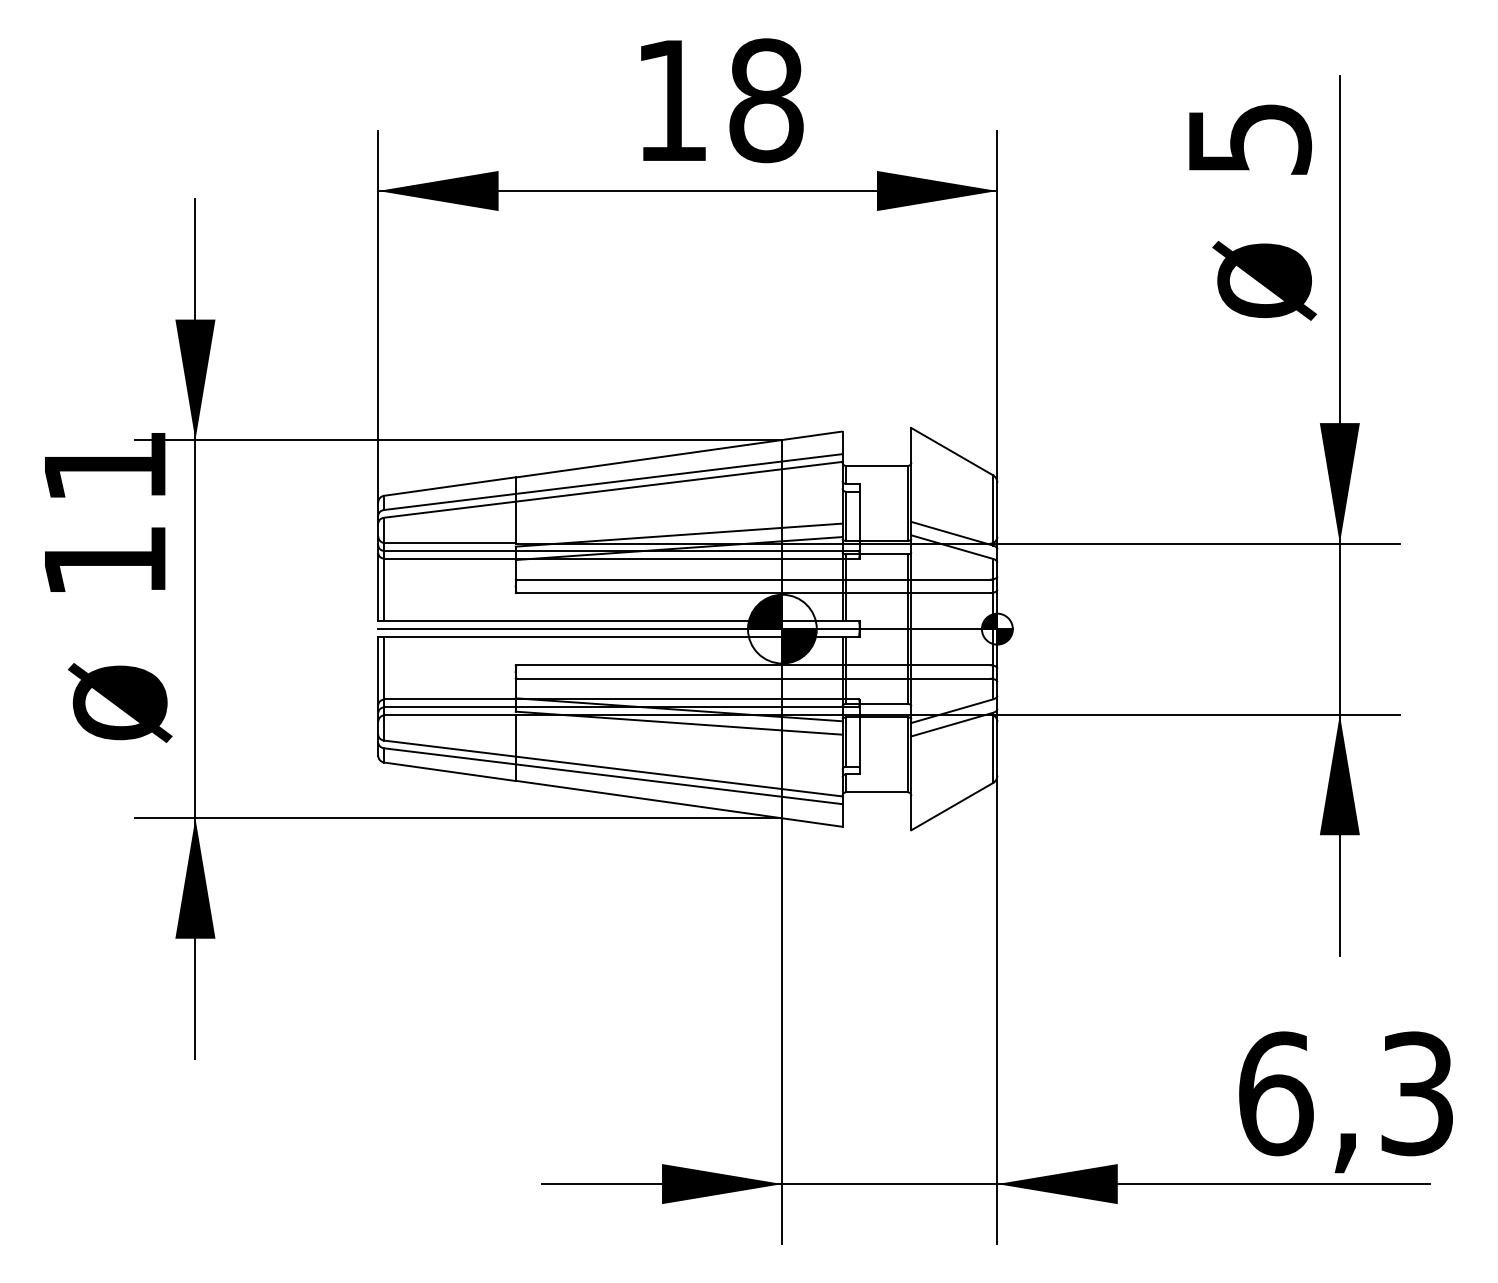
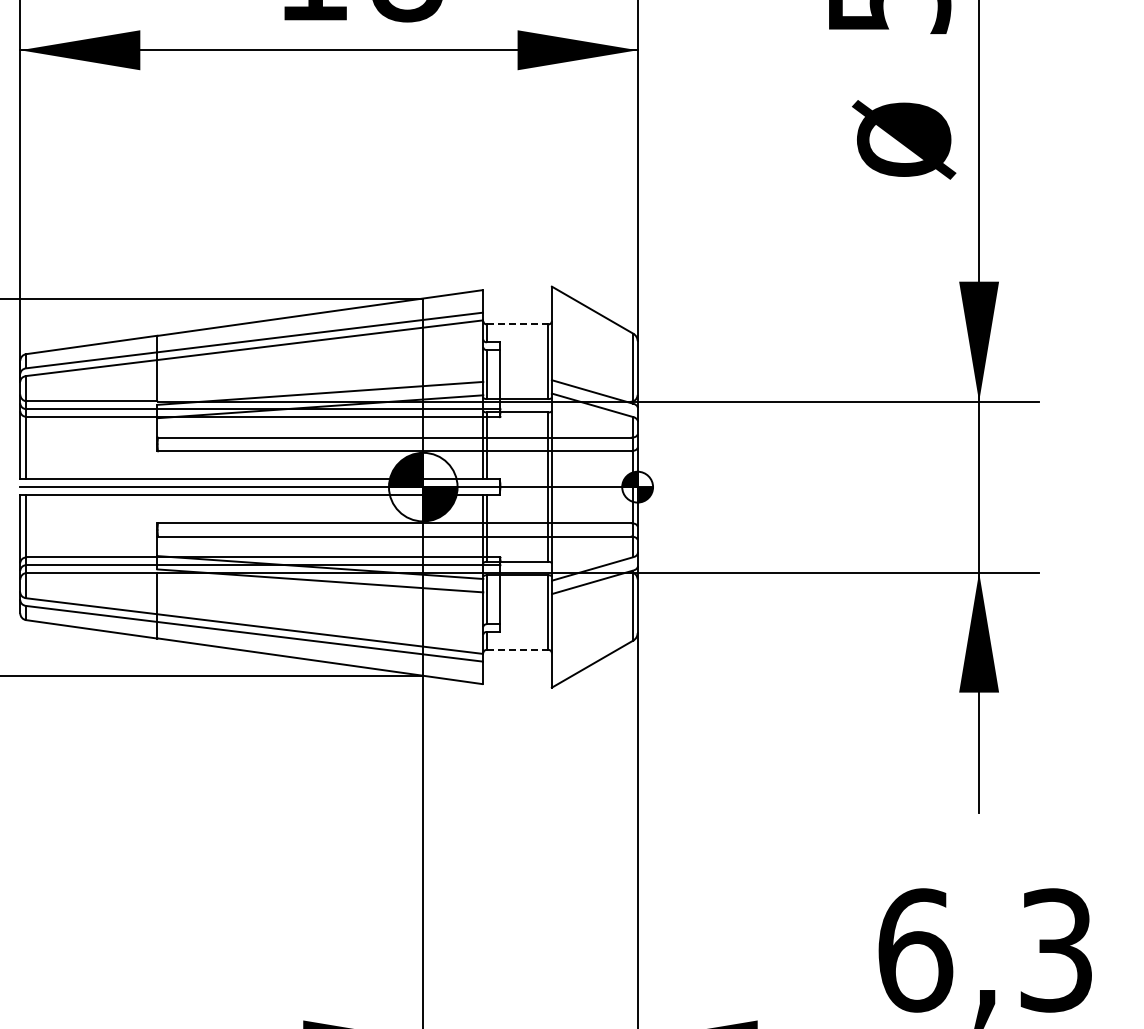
line: (876, 465) -> (517, 323), solid -> dashed
line: (876, 792) -> (517, 650), solid -> dashed

